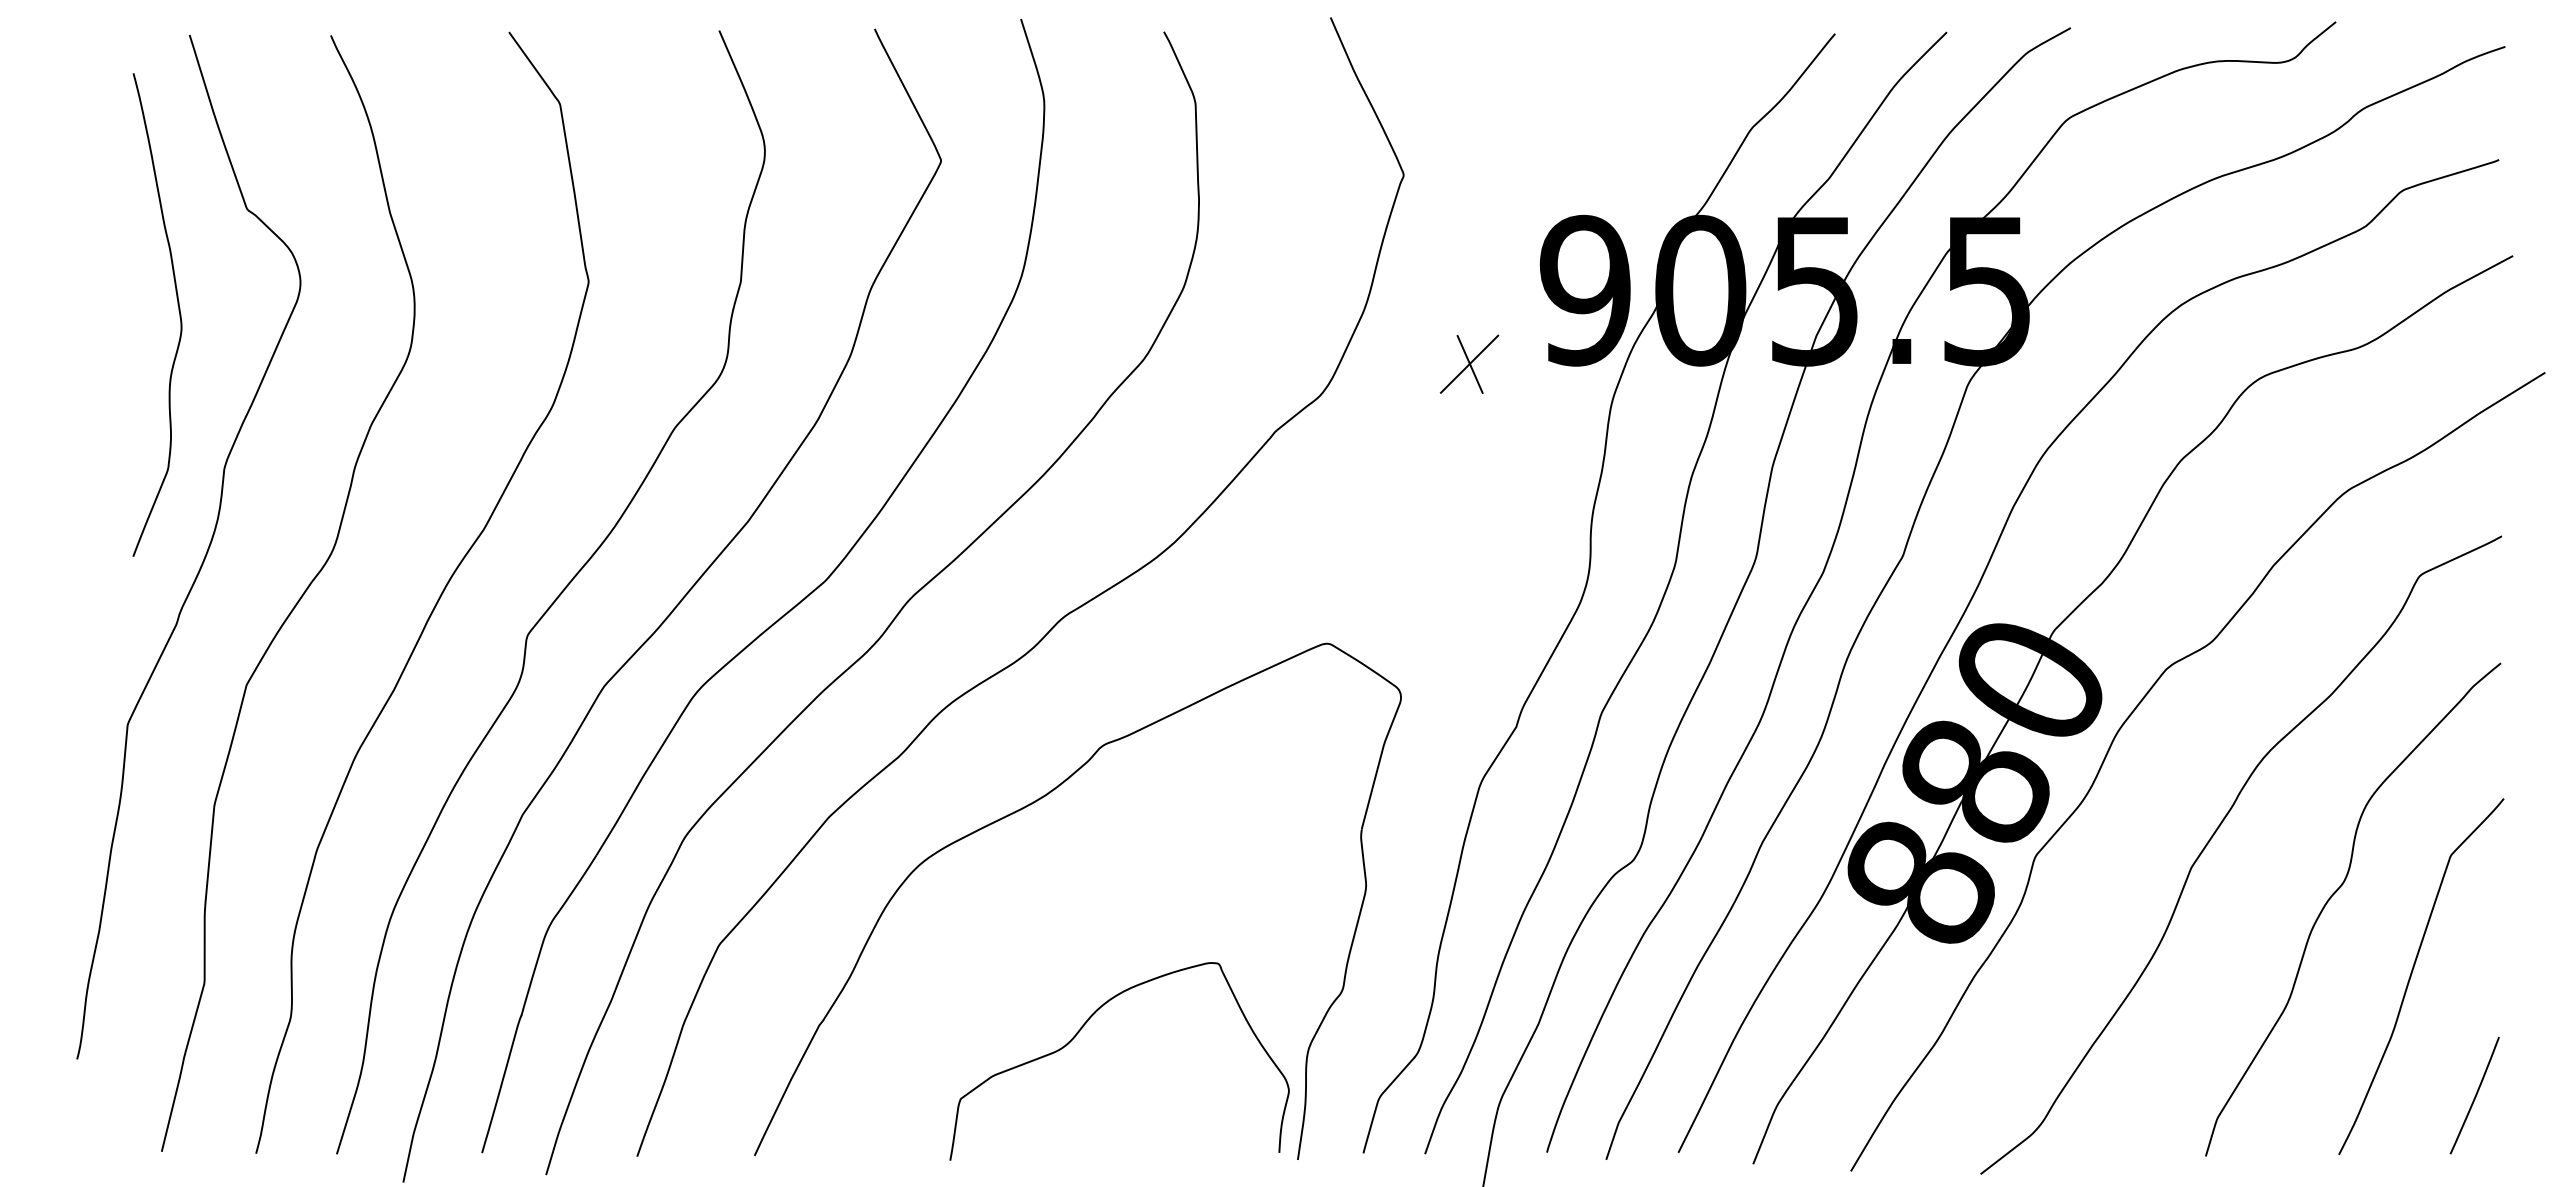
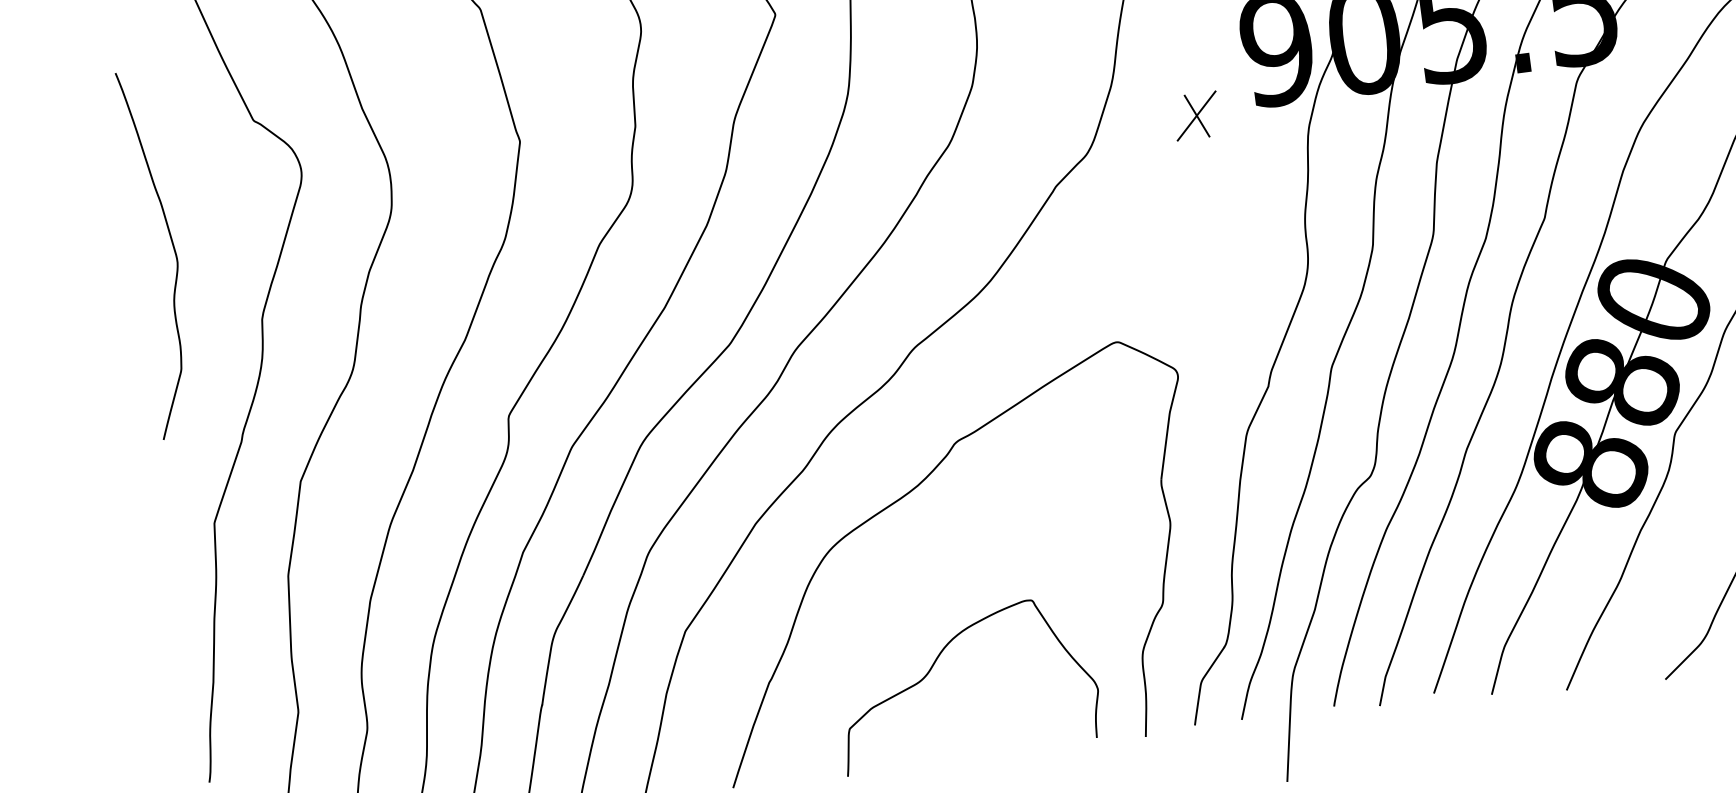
curve: (178, 311) -> (173, 249), moved
curve: (1080, 1031) -> (933, 665), moved

